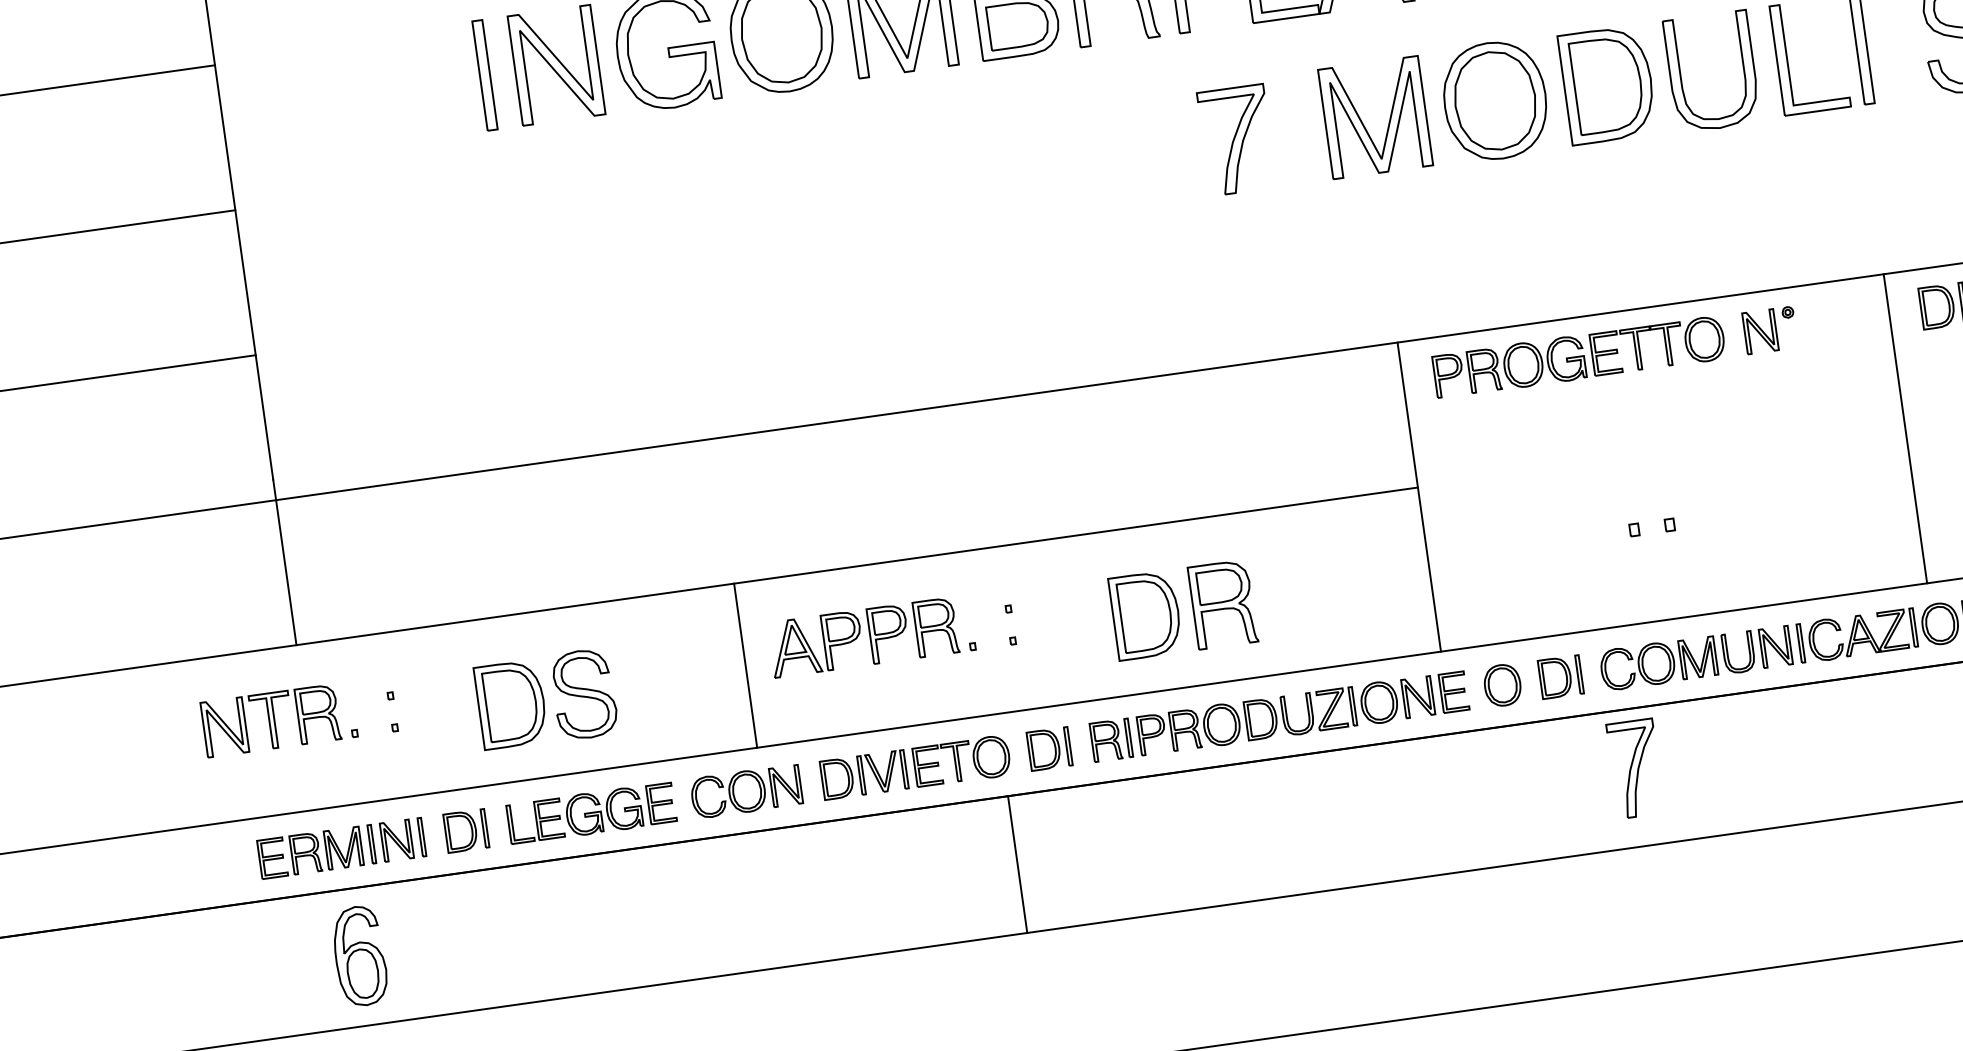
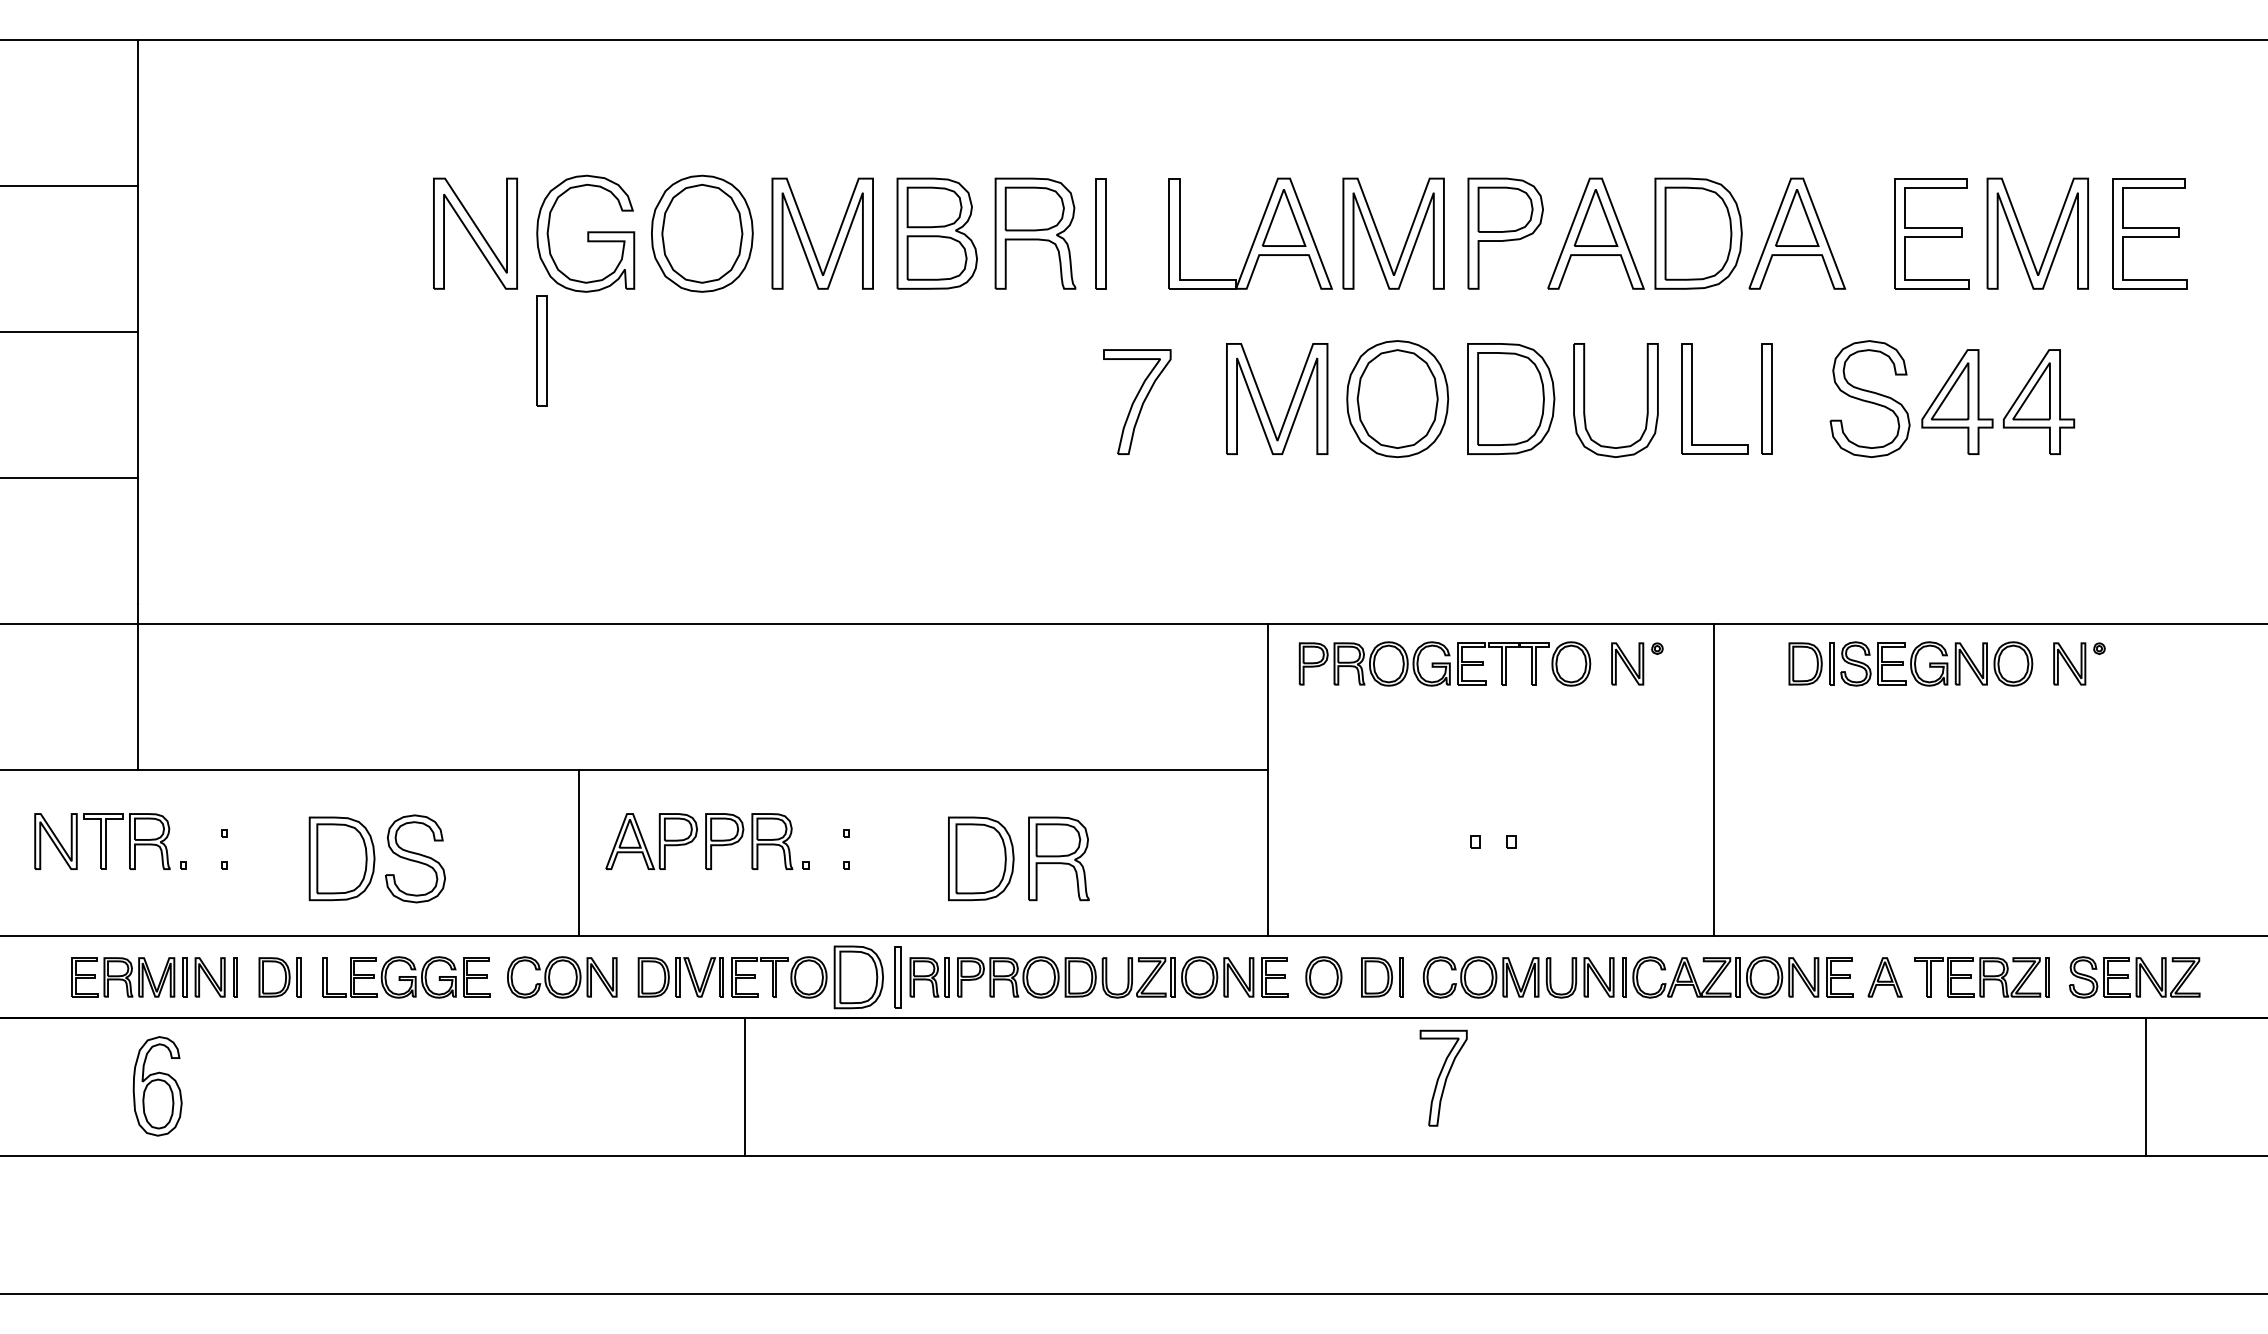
part: (484, 75) -> (541, 350), moved
line: (1905, 428) -> (1714, 779), moved
part: (1049, 749) -> (867, 977), size x1.6
line: (1017, 865) -> (744, 1087), moved

